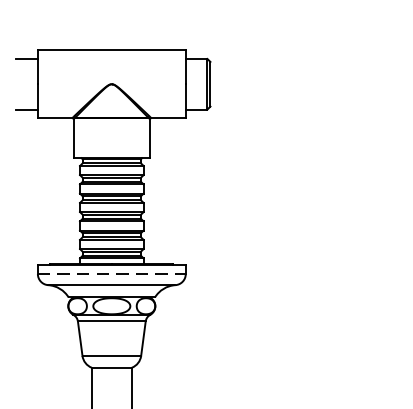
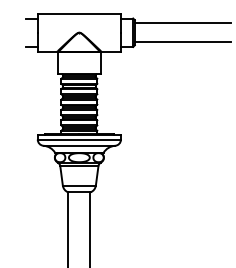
line: (295, 67) -> (182, 23), added
line: (295, 101) -> (182, 42), added
line: (112, 273) -> (79, 139), dashed -> solid

